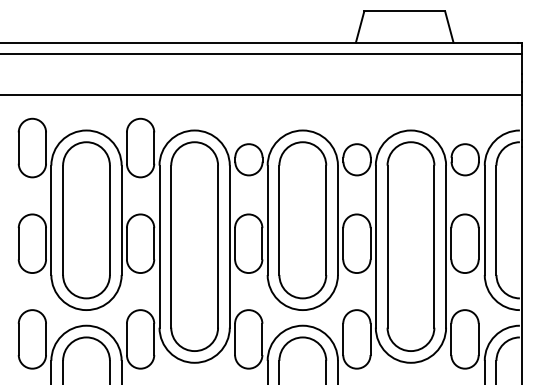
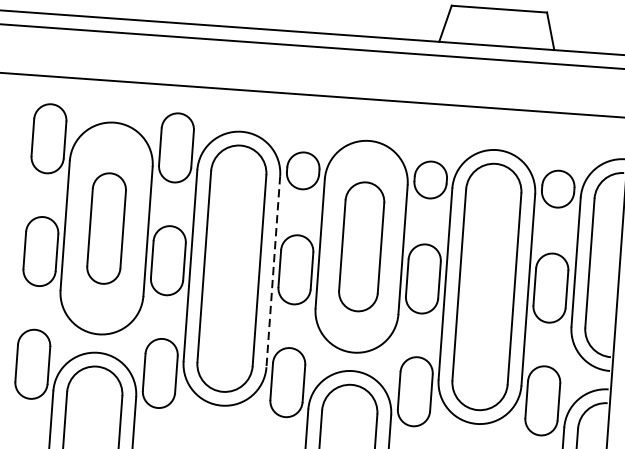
part: (86, 220) -> (106, 228), size x0.6
part: (302, 220) -> (361, 246), size x0.7
line: (229, 247) -> (272, 272), solid -> dashed

